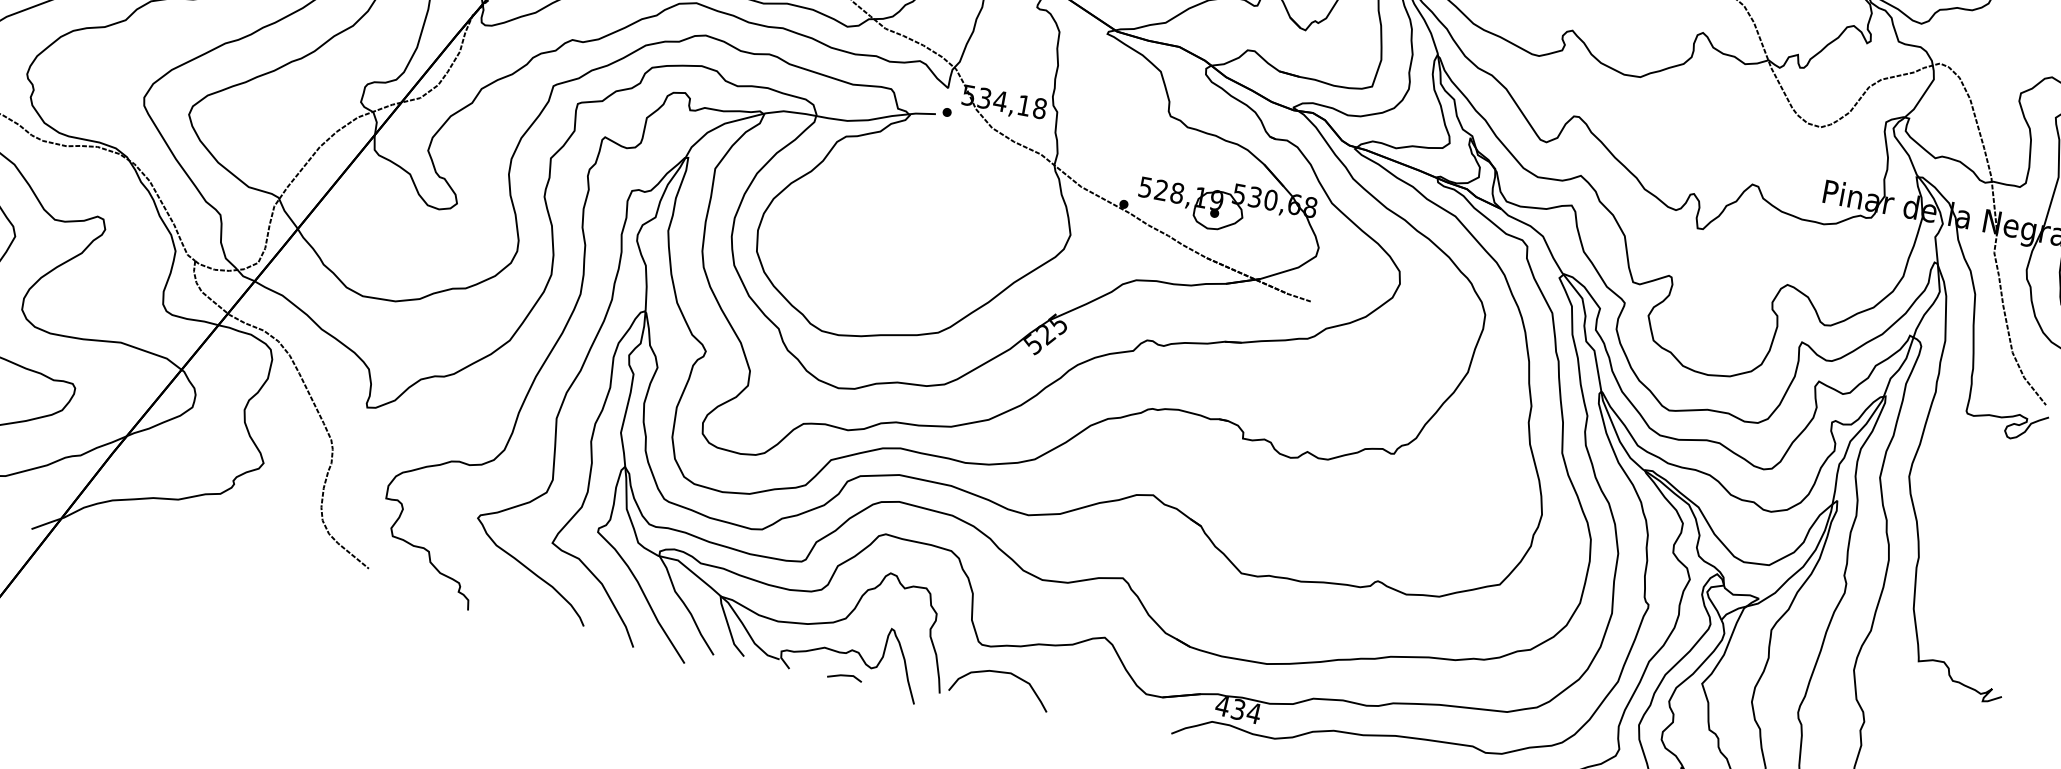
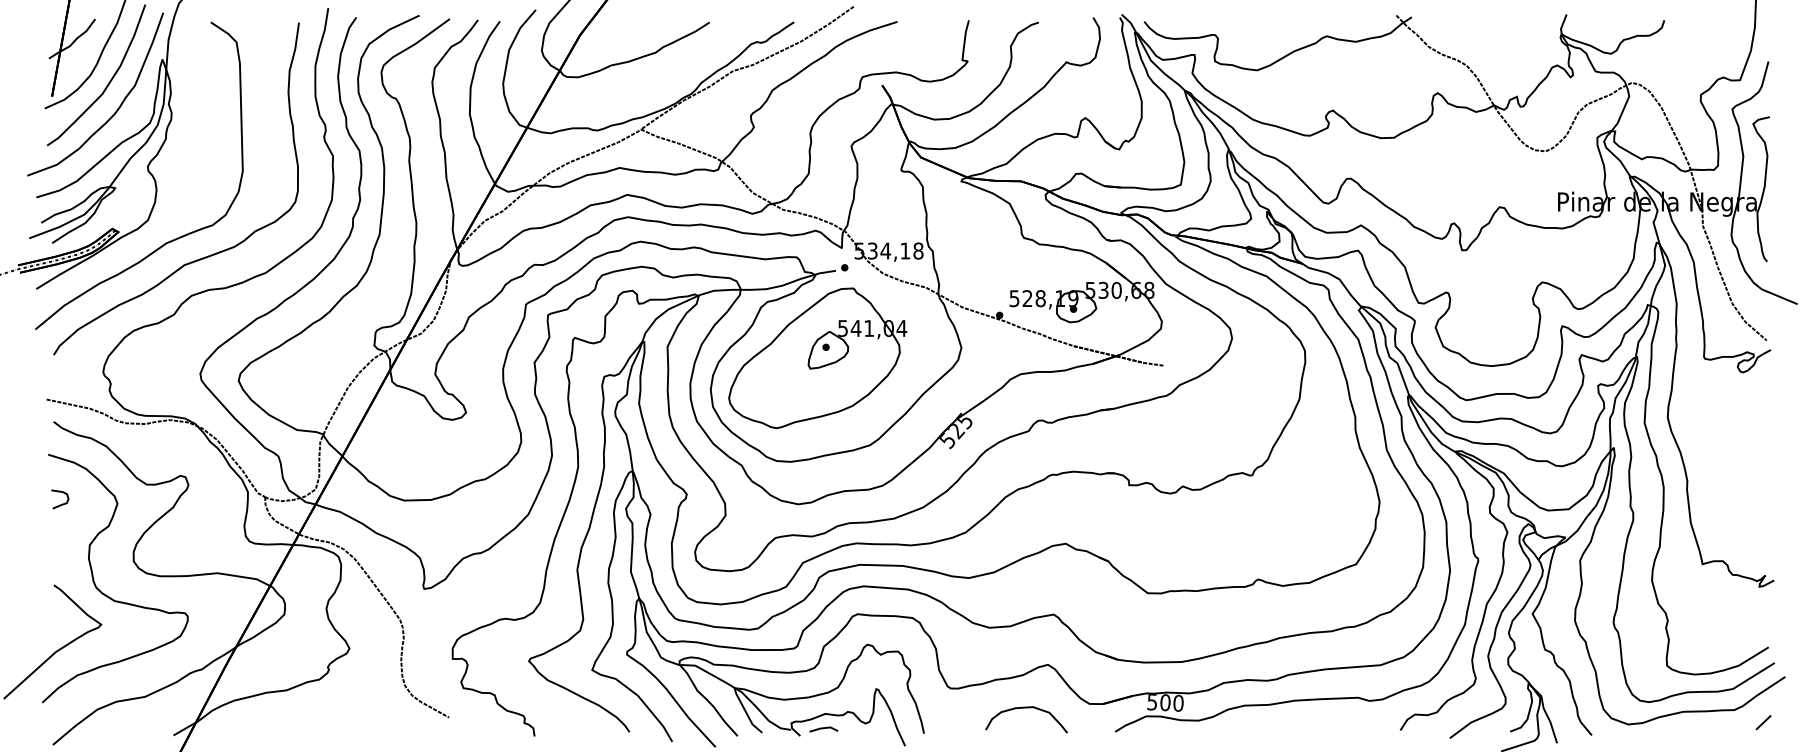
part: (894, 216) -> (817, 358), added
curve: (1002, 673) -> (1026, 708), moved
line: (844, 677) -> (823, 729), moved
text: (1237, 709) -> (1164, 702), 434 -> 500

